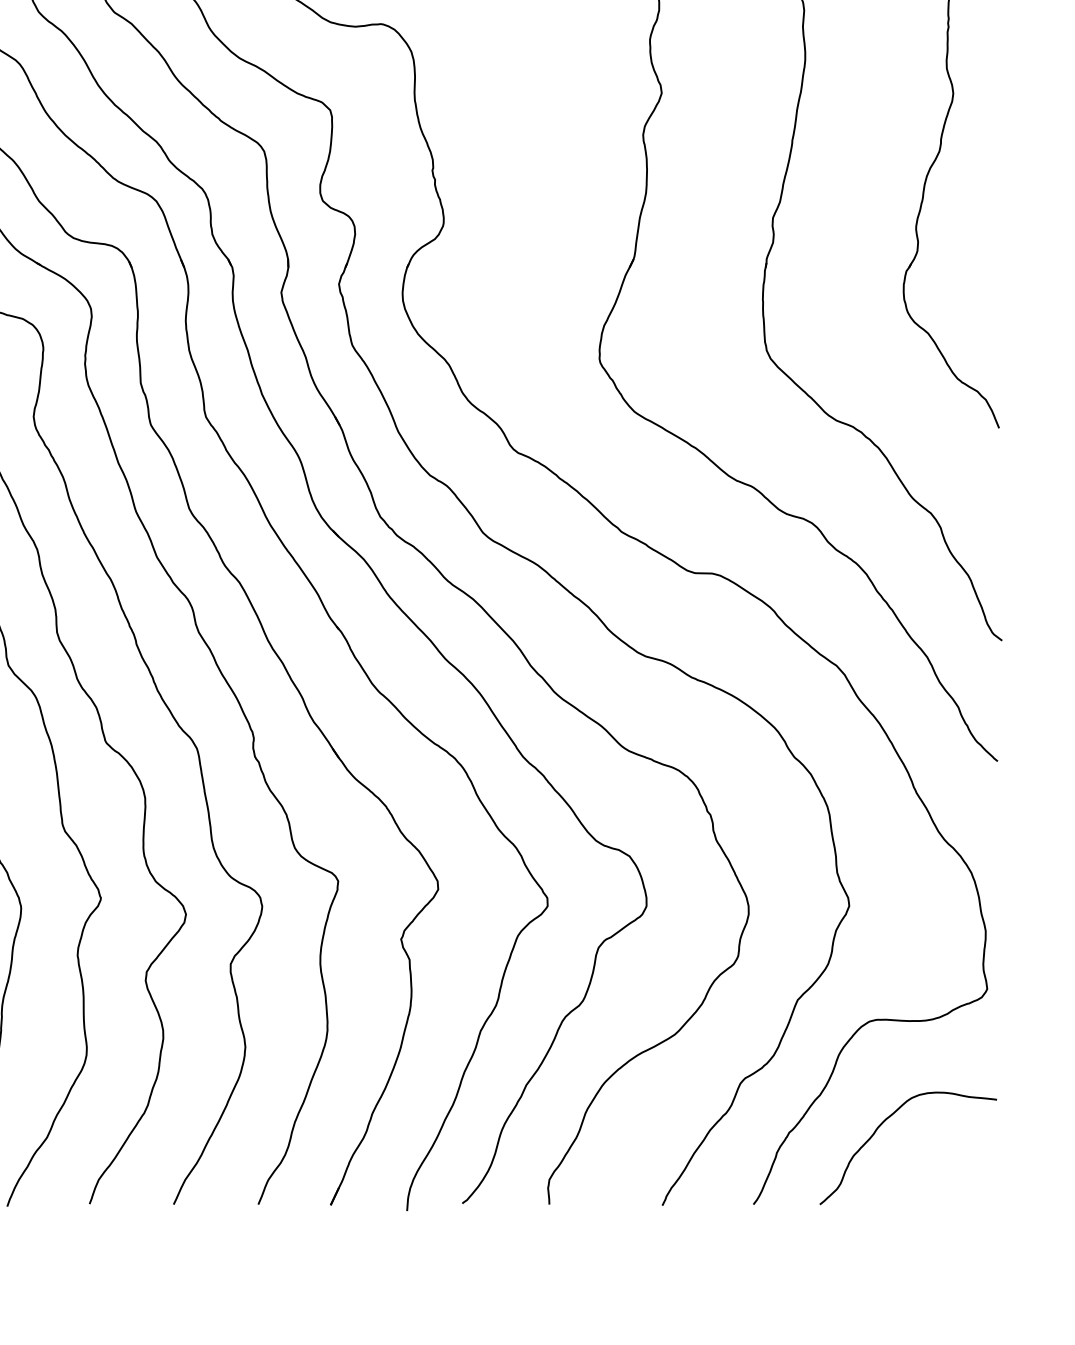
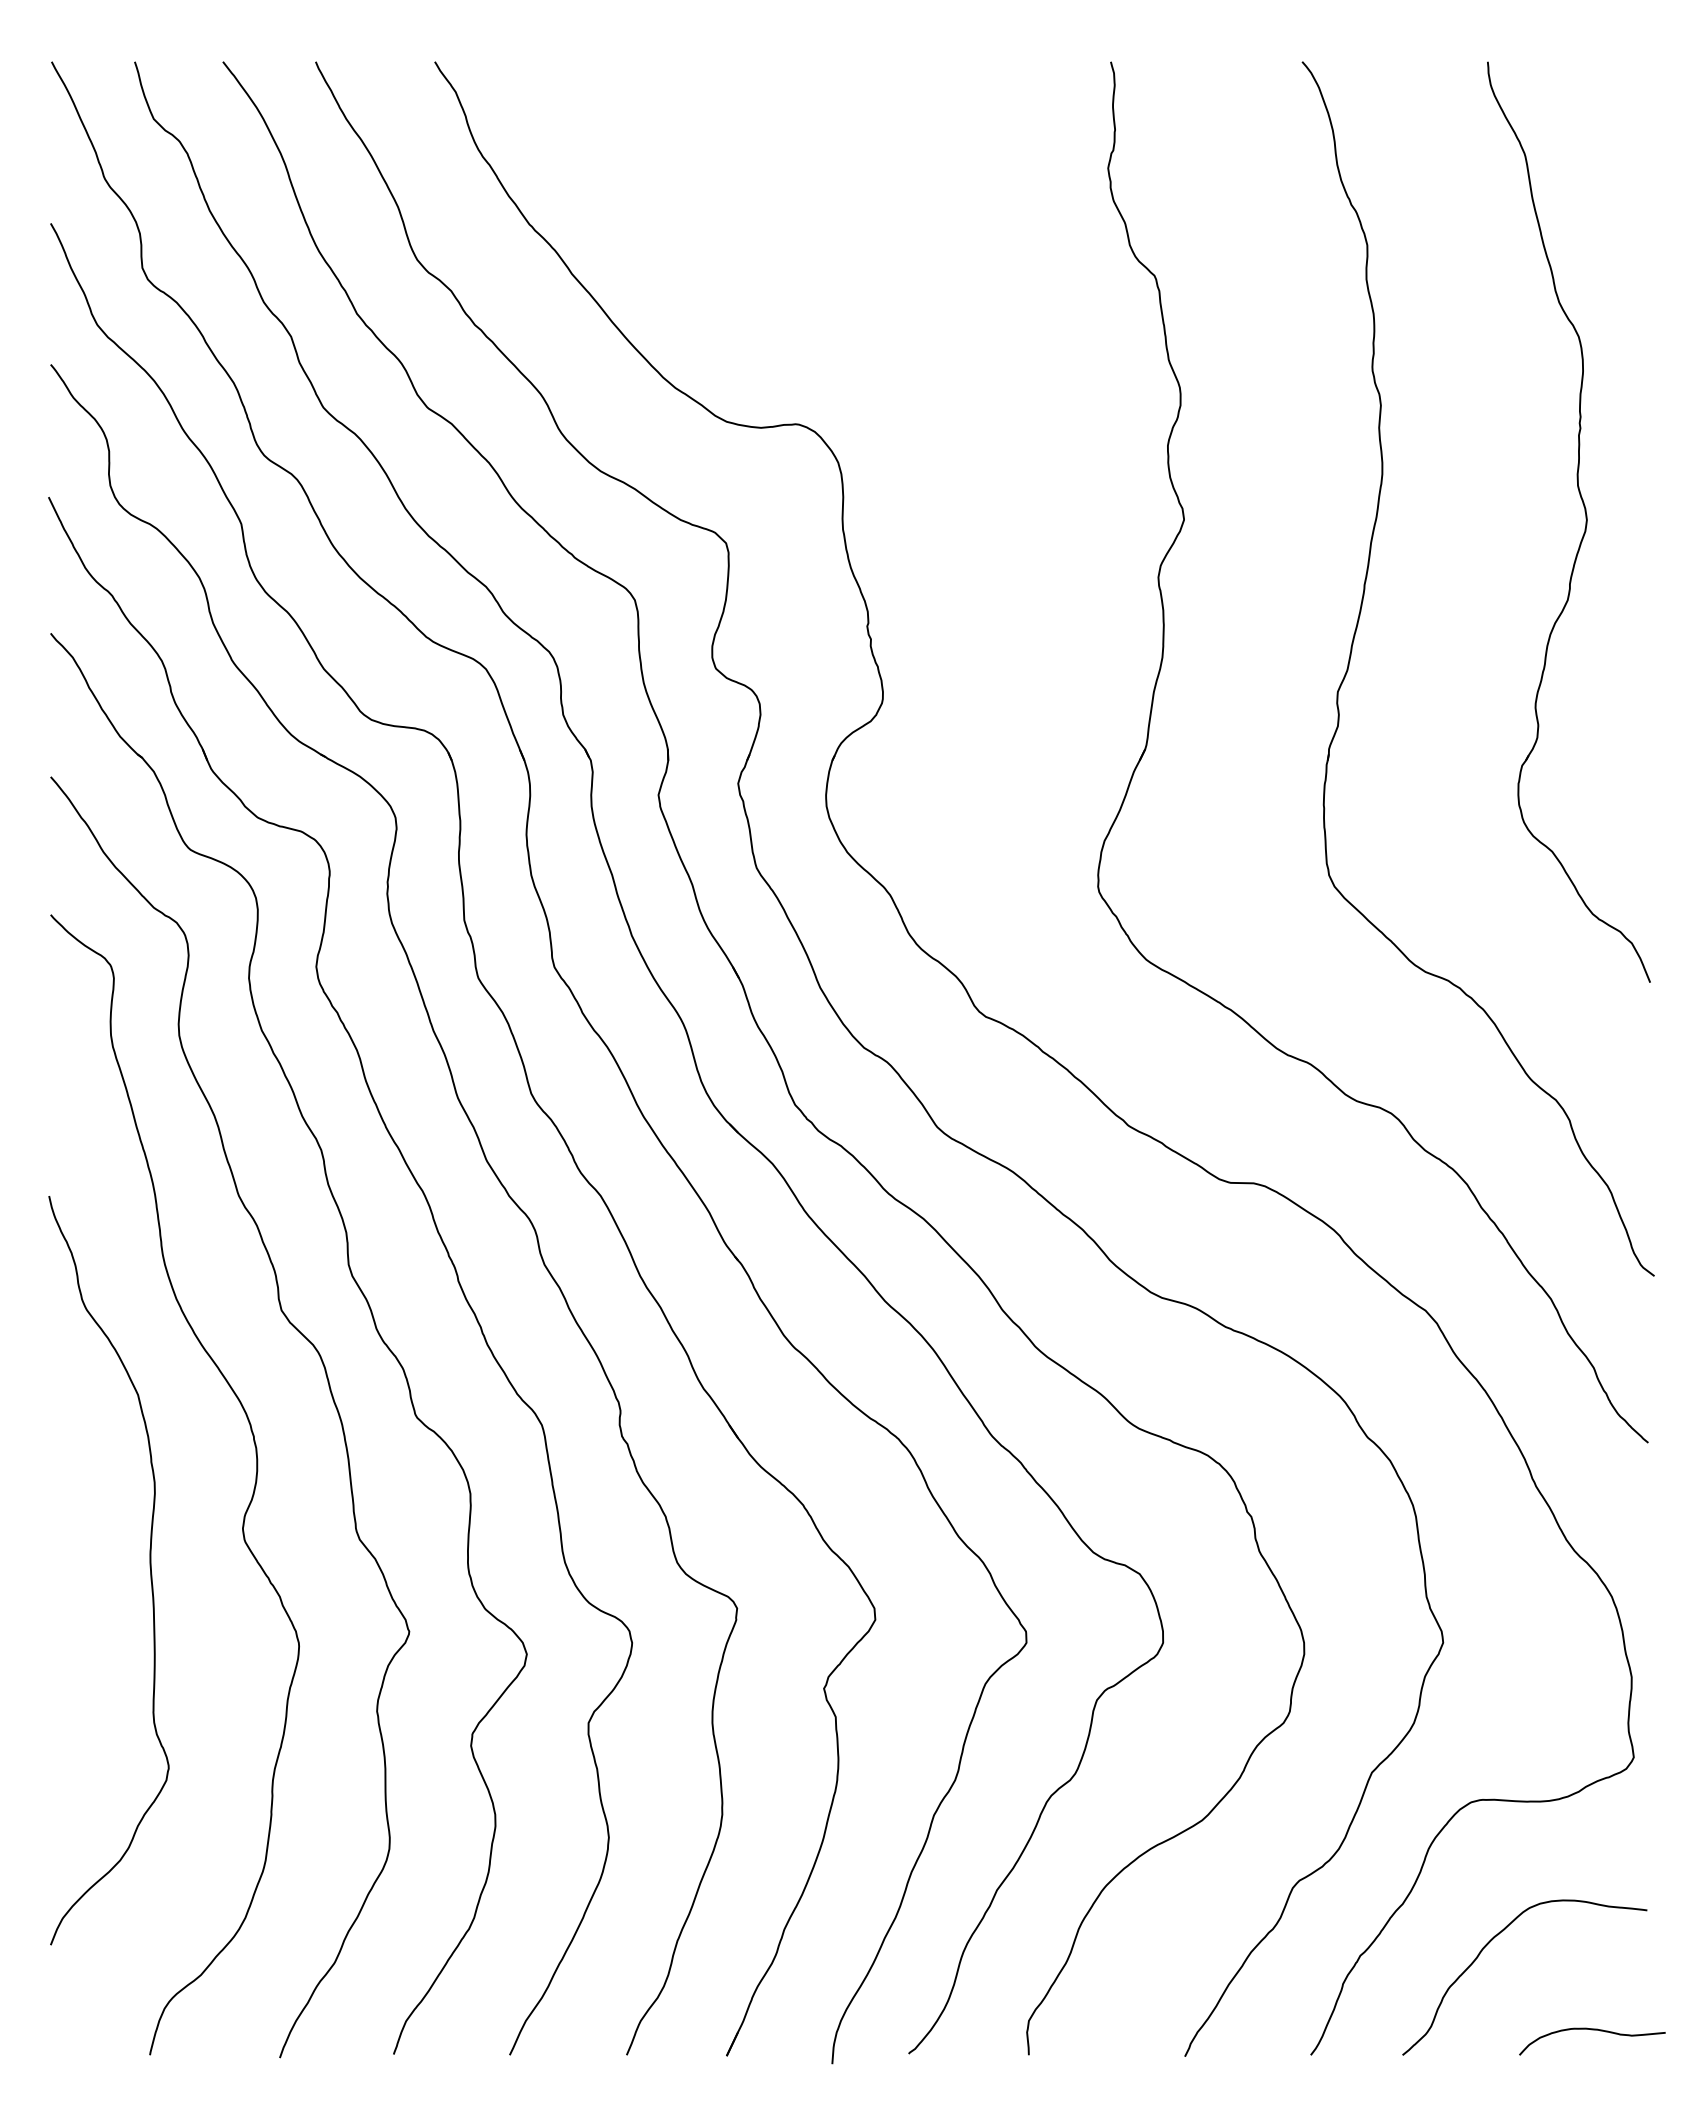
curve: (957, 1186) -> (1592, 2030), added

